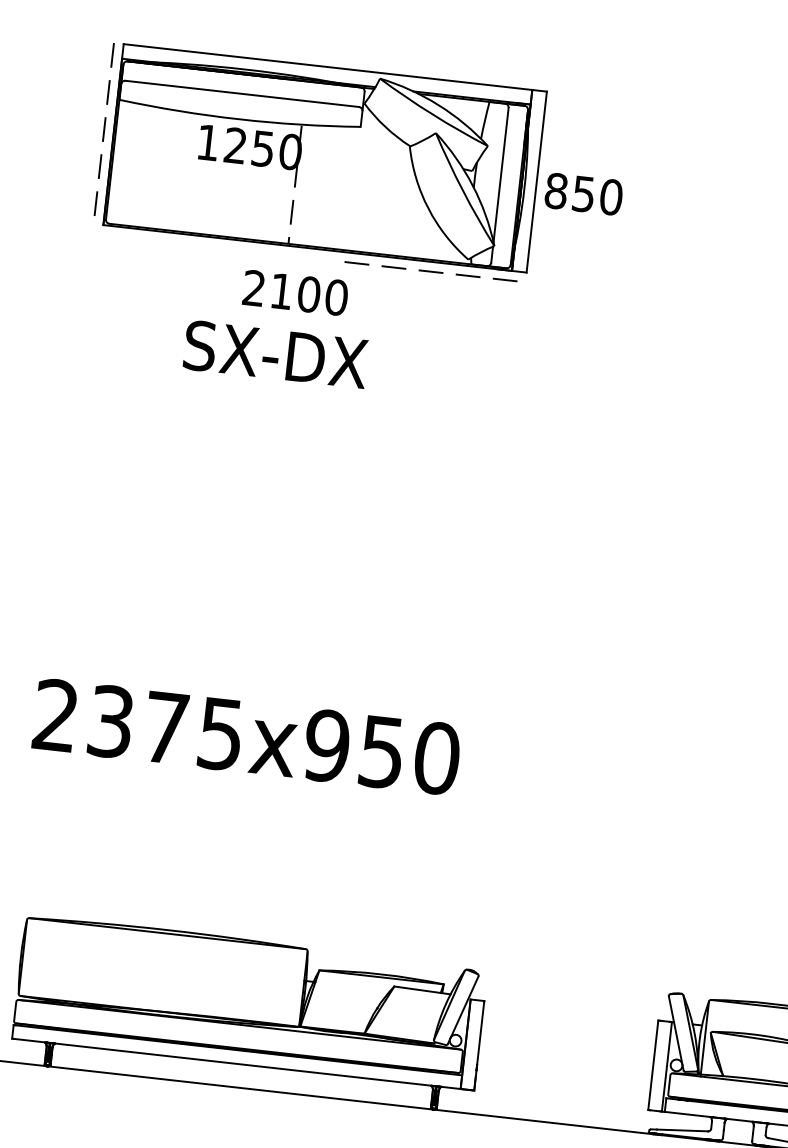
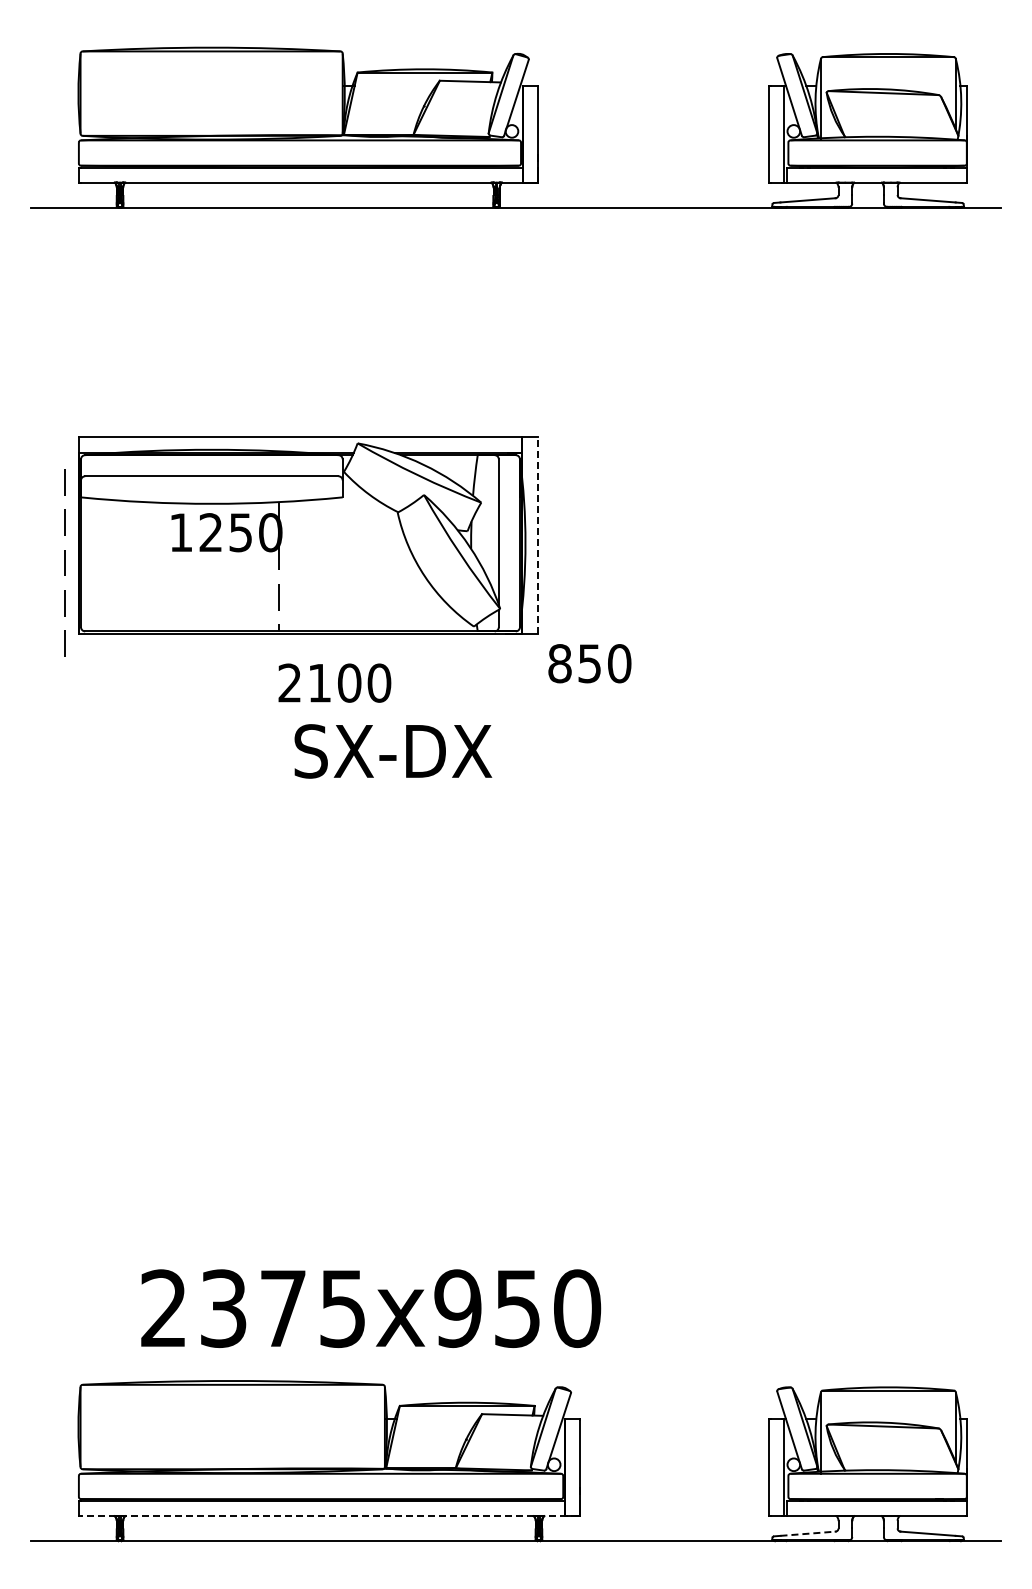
line: (103, 128) -> (64, 562), moved
line: (536, 181) -> (537, 534), solid -> dashed
text: (583, 194) -> (589, 663), moved
line: (431, 271) -> (435, 643), removed
text: (295, 292) -> (334, 682), moved
text: (276, 354) -> (393, 751), moved
text: (247, 736) -> (371, 1308), moved
line: (243, 1065) -> (329, 1516), solid -> dashed
line: (682, 1130) -> (808, 1533), solid -> dashed

